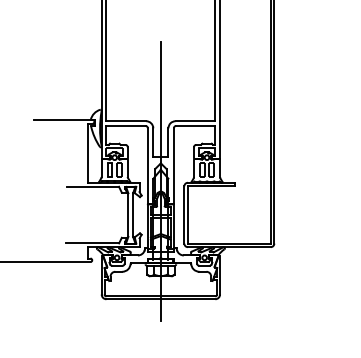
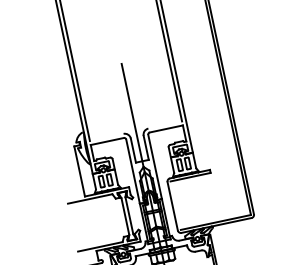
line: (63, 120) -> (53, 148), removed
line: (126, 121) -> (106, 137), removed
line: (195, 121) -> (165, 125), removed
line: (187, 214) -> (175, 205), removed

